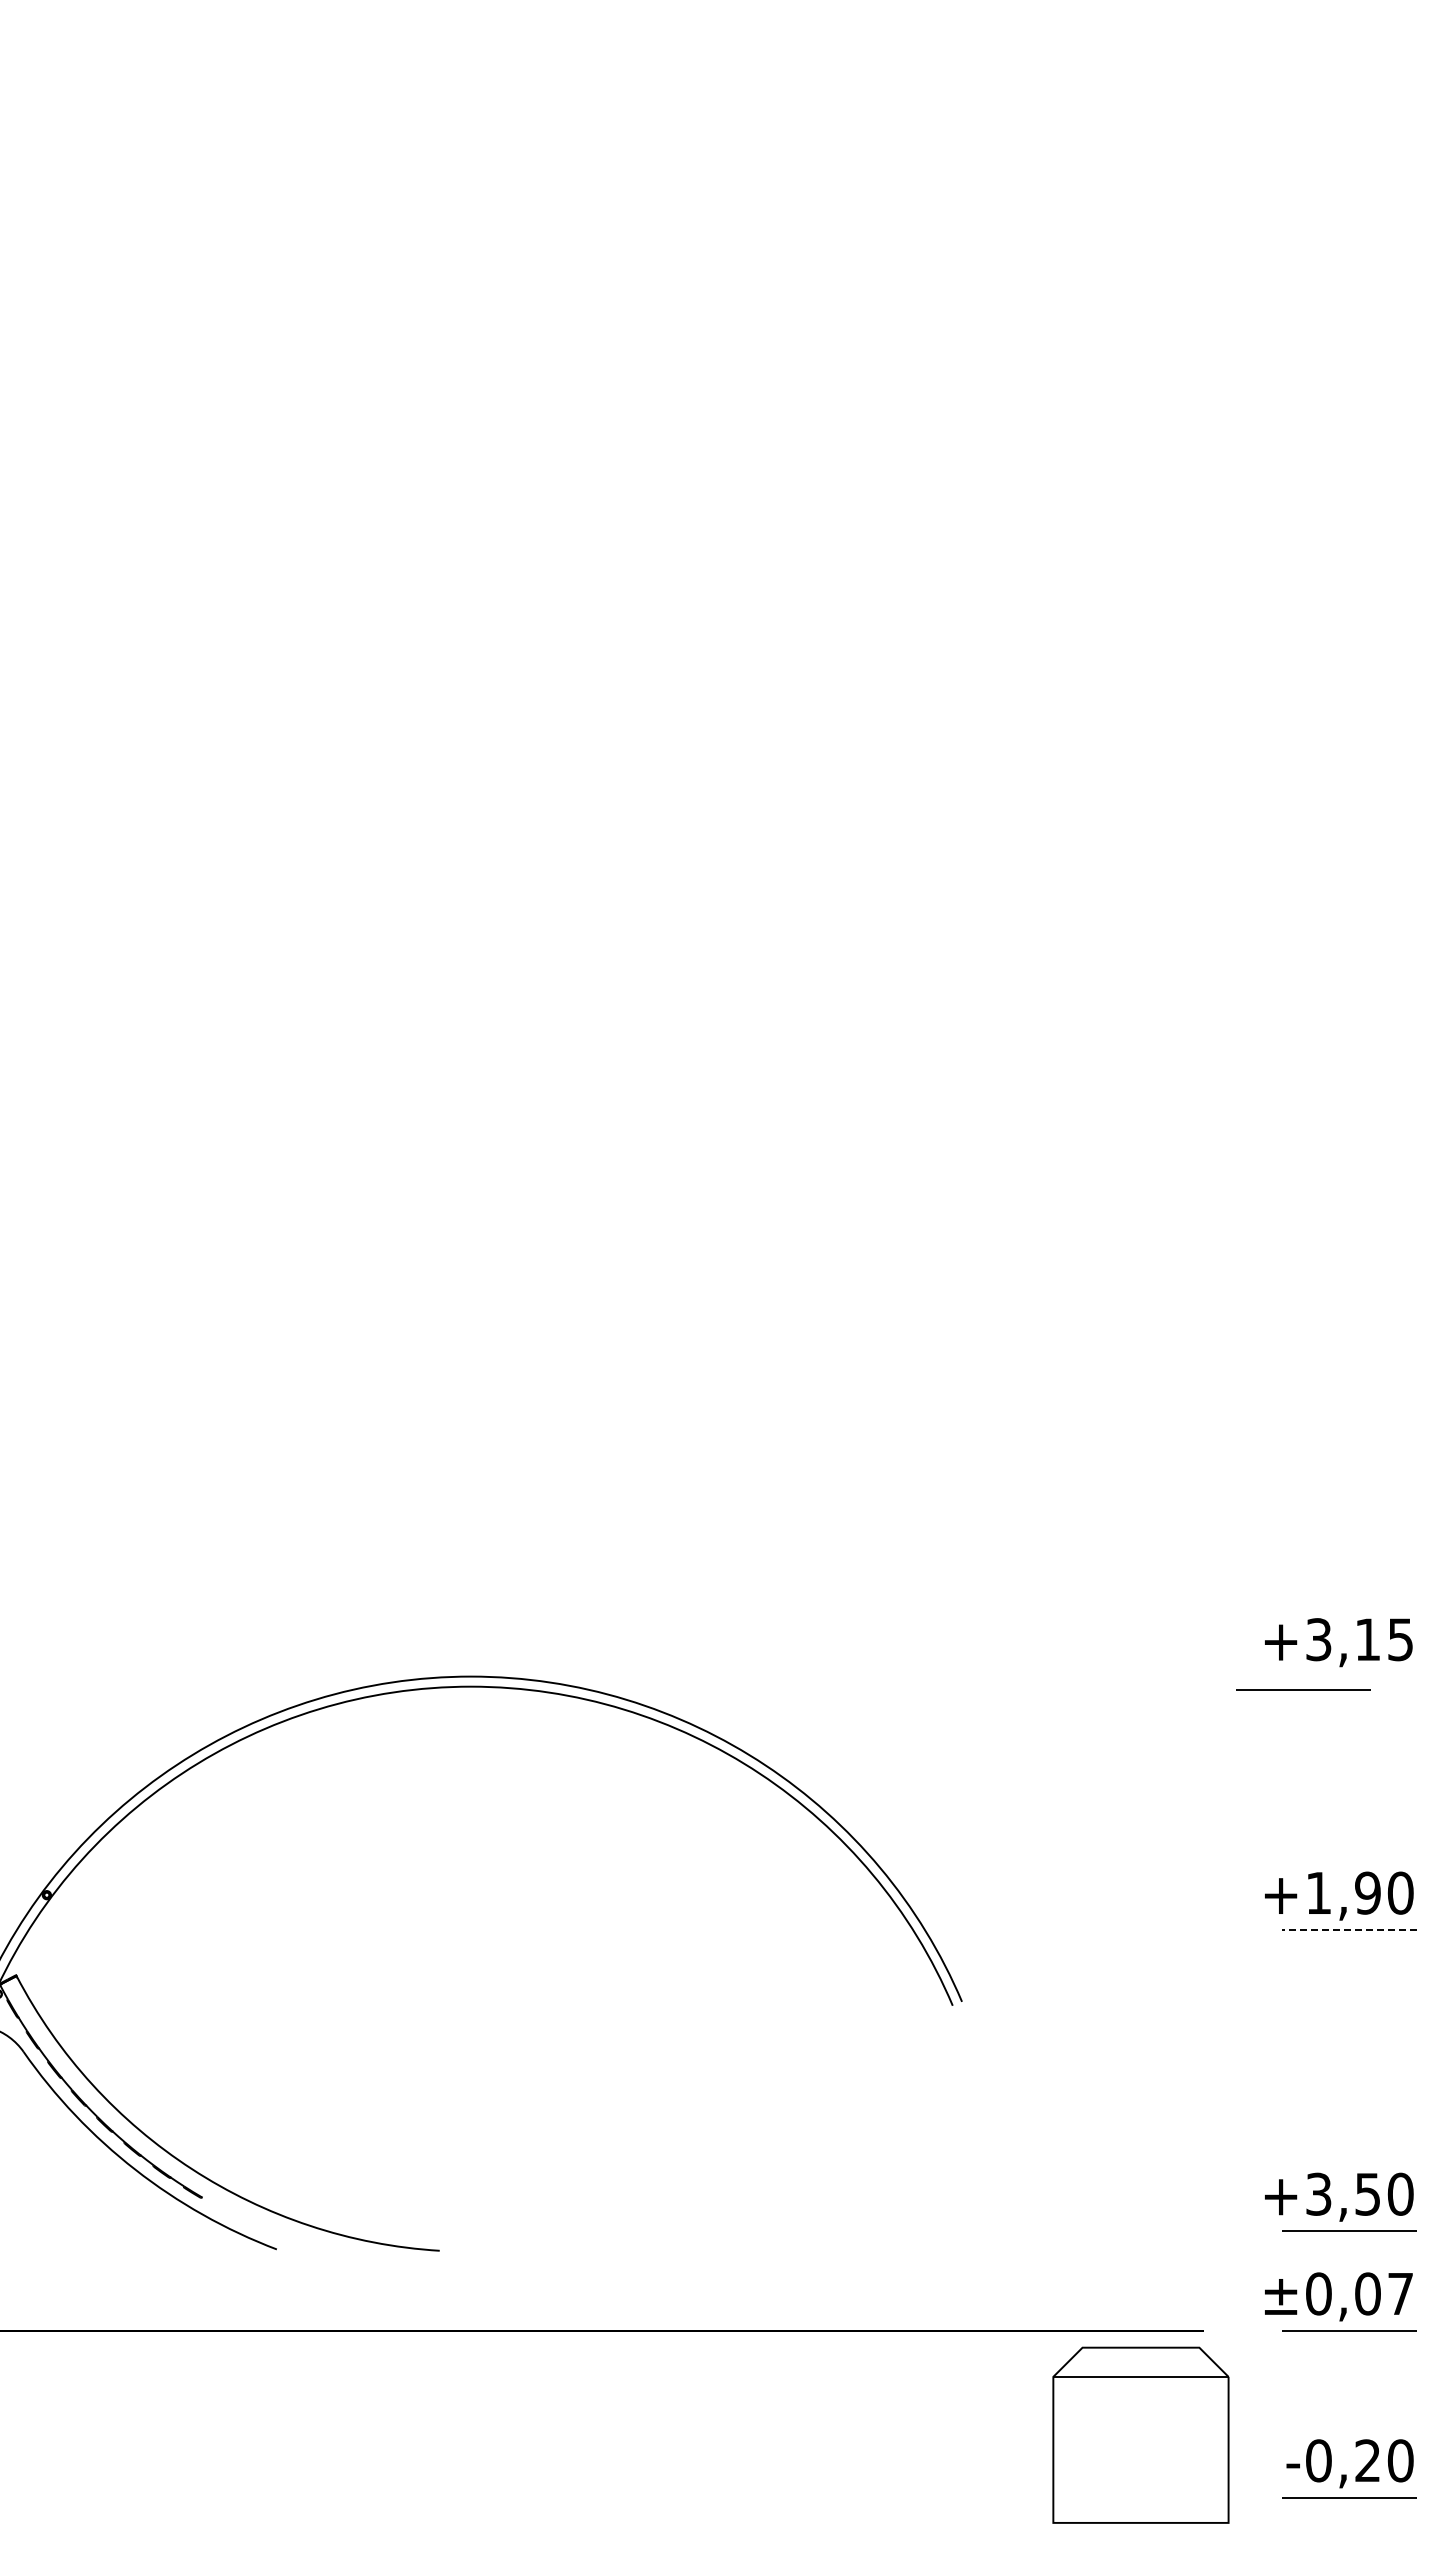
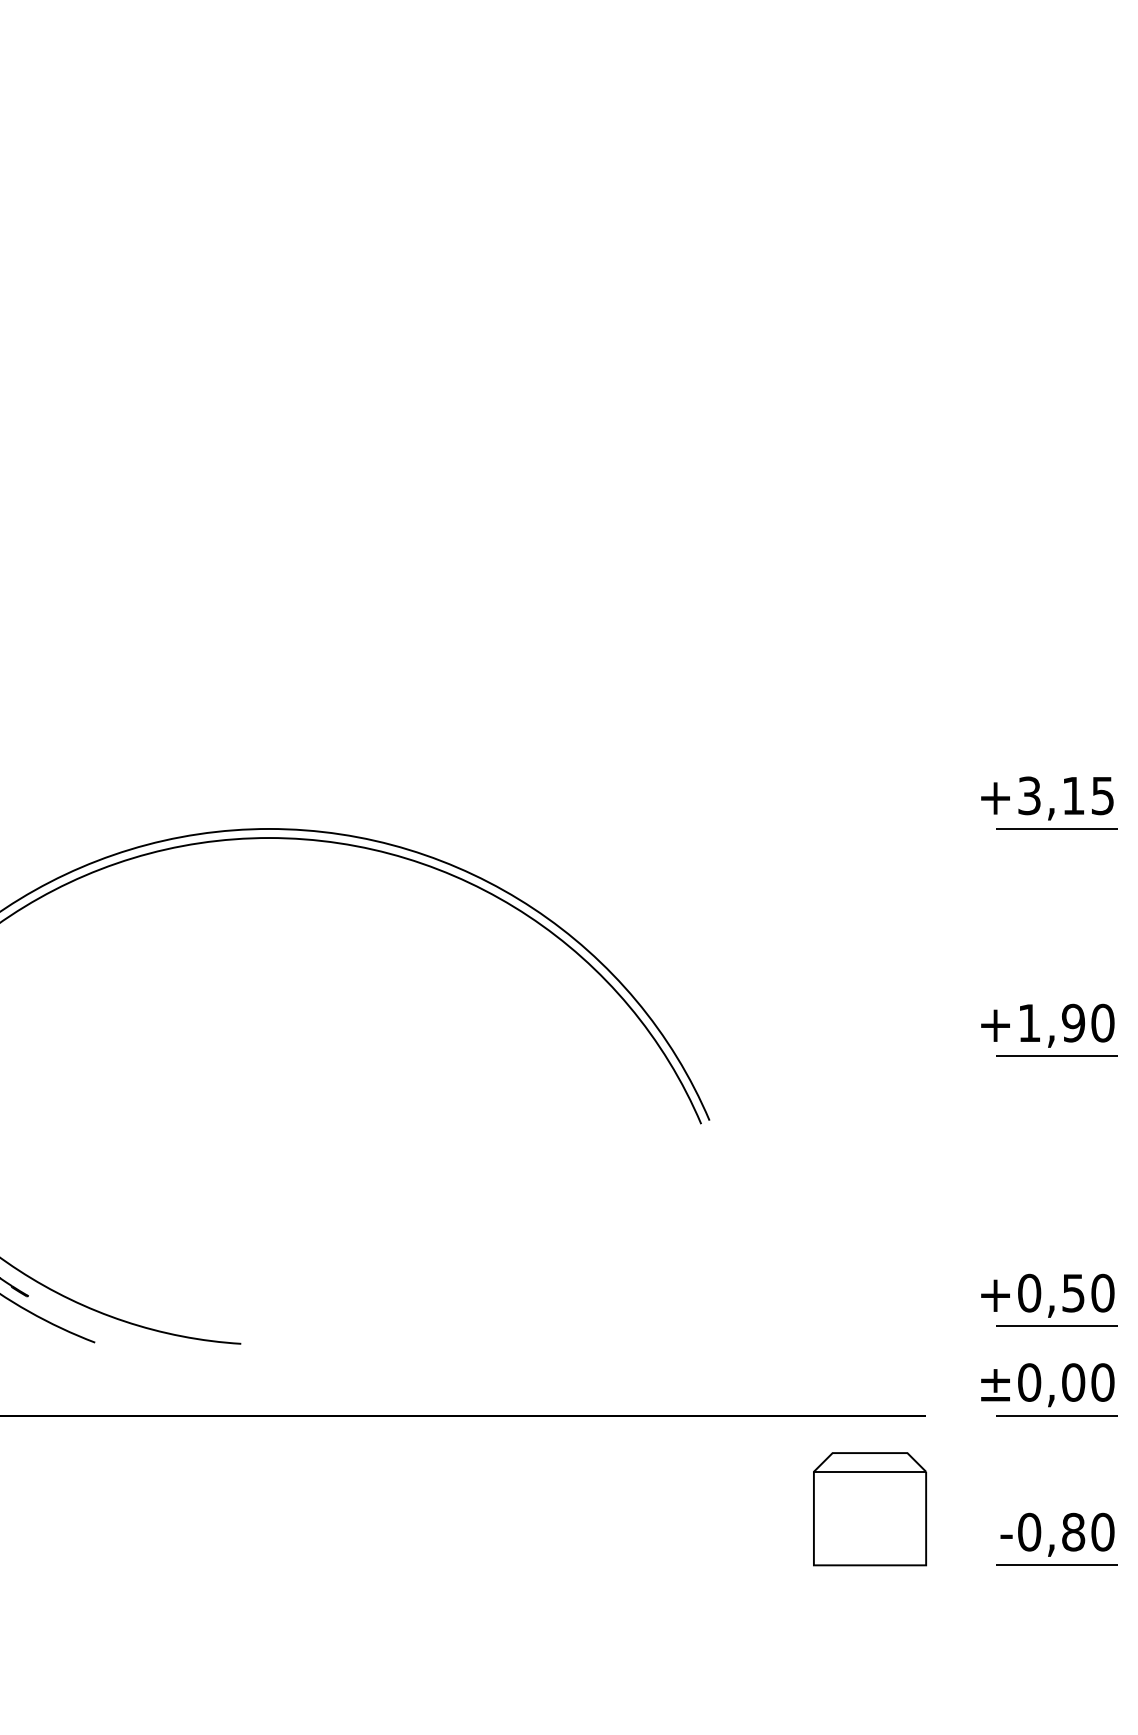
line: (1303, 1689) -> (1057, 828), moved
line: (1349, 1930) -> (1057, 1056), dashed -> solid
text: (1318, 2193) -> (1029, 1292), +3,50 -> +0,50
text: (1400, 2293) -> (1102, 1382), ±0,07 -> ±0,00
part: (1140, 2434) -> (869, 1508), size x0.71
text: (1367, 2460) -> (1073, 1531), -0,20 -> -0,80

